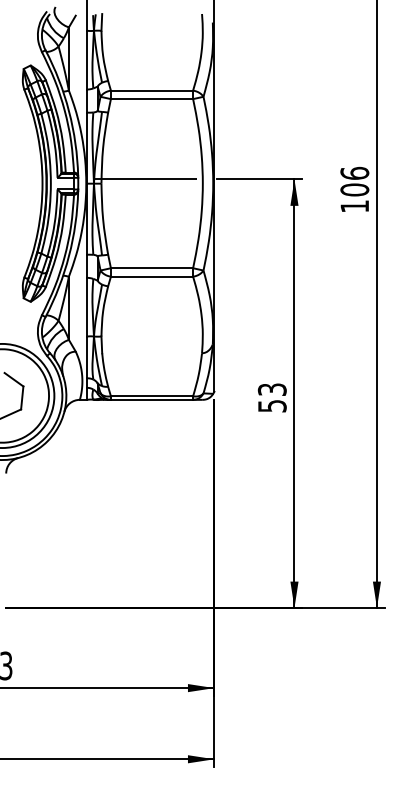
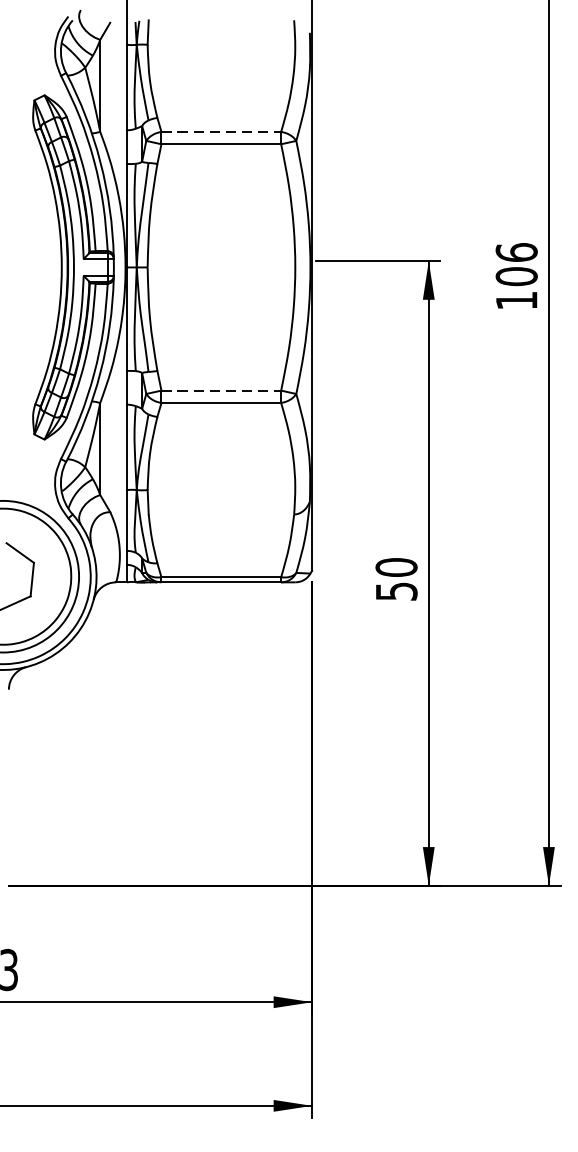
line: (152, 90) -> (221, 131), solid -> dashed
line: (151, 179) -> (220, 261), removed
line: (152, 268) -> (221, 391), solid -> dashed
text: (272, 389) -> (396, 567), 53 -> 50

